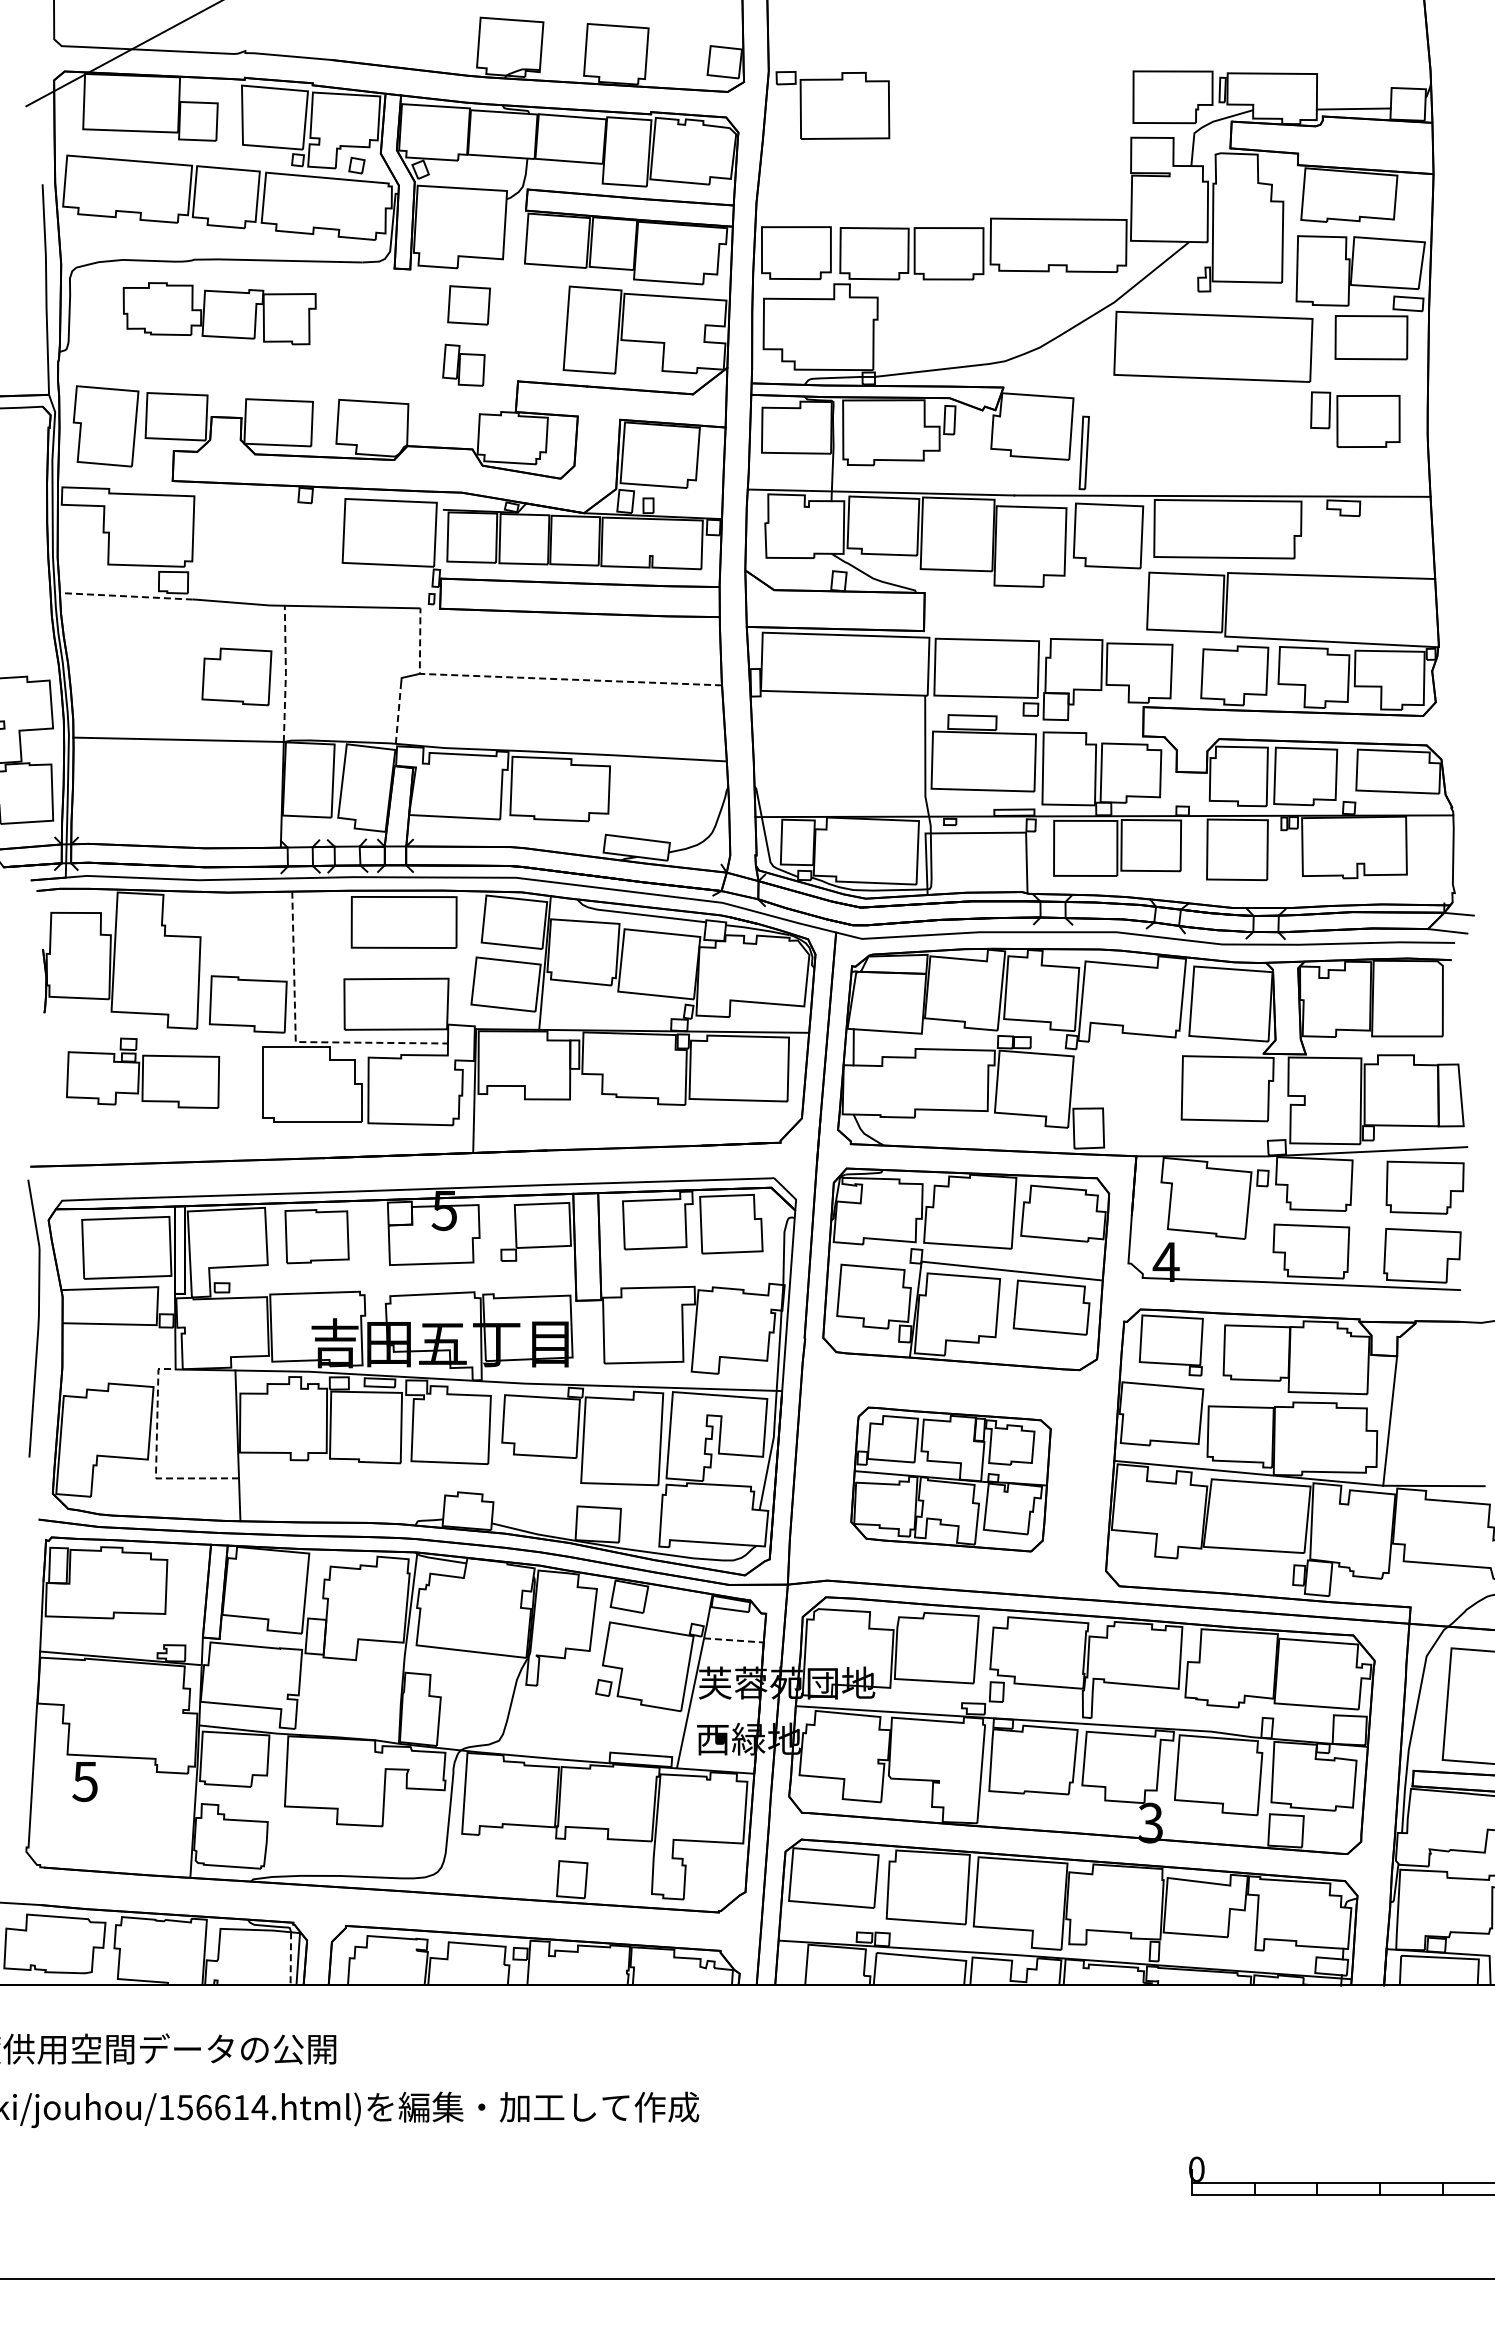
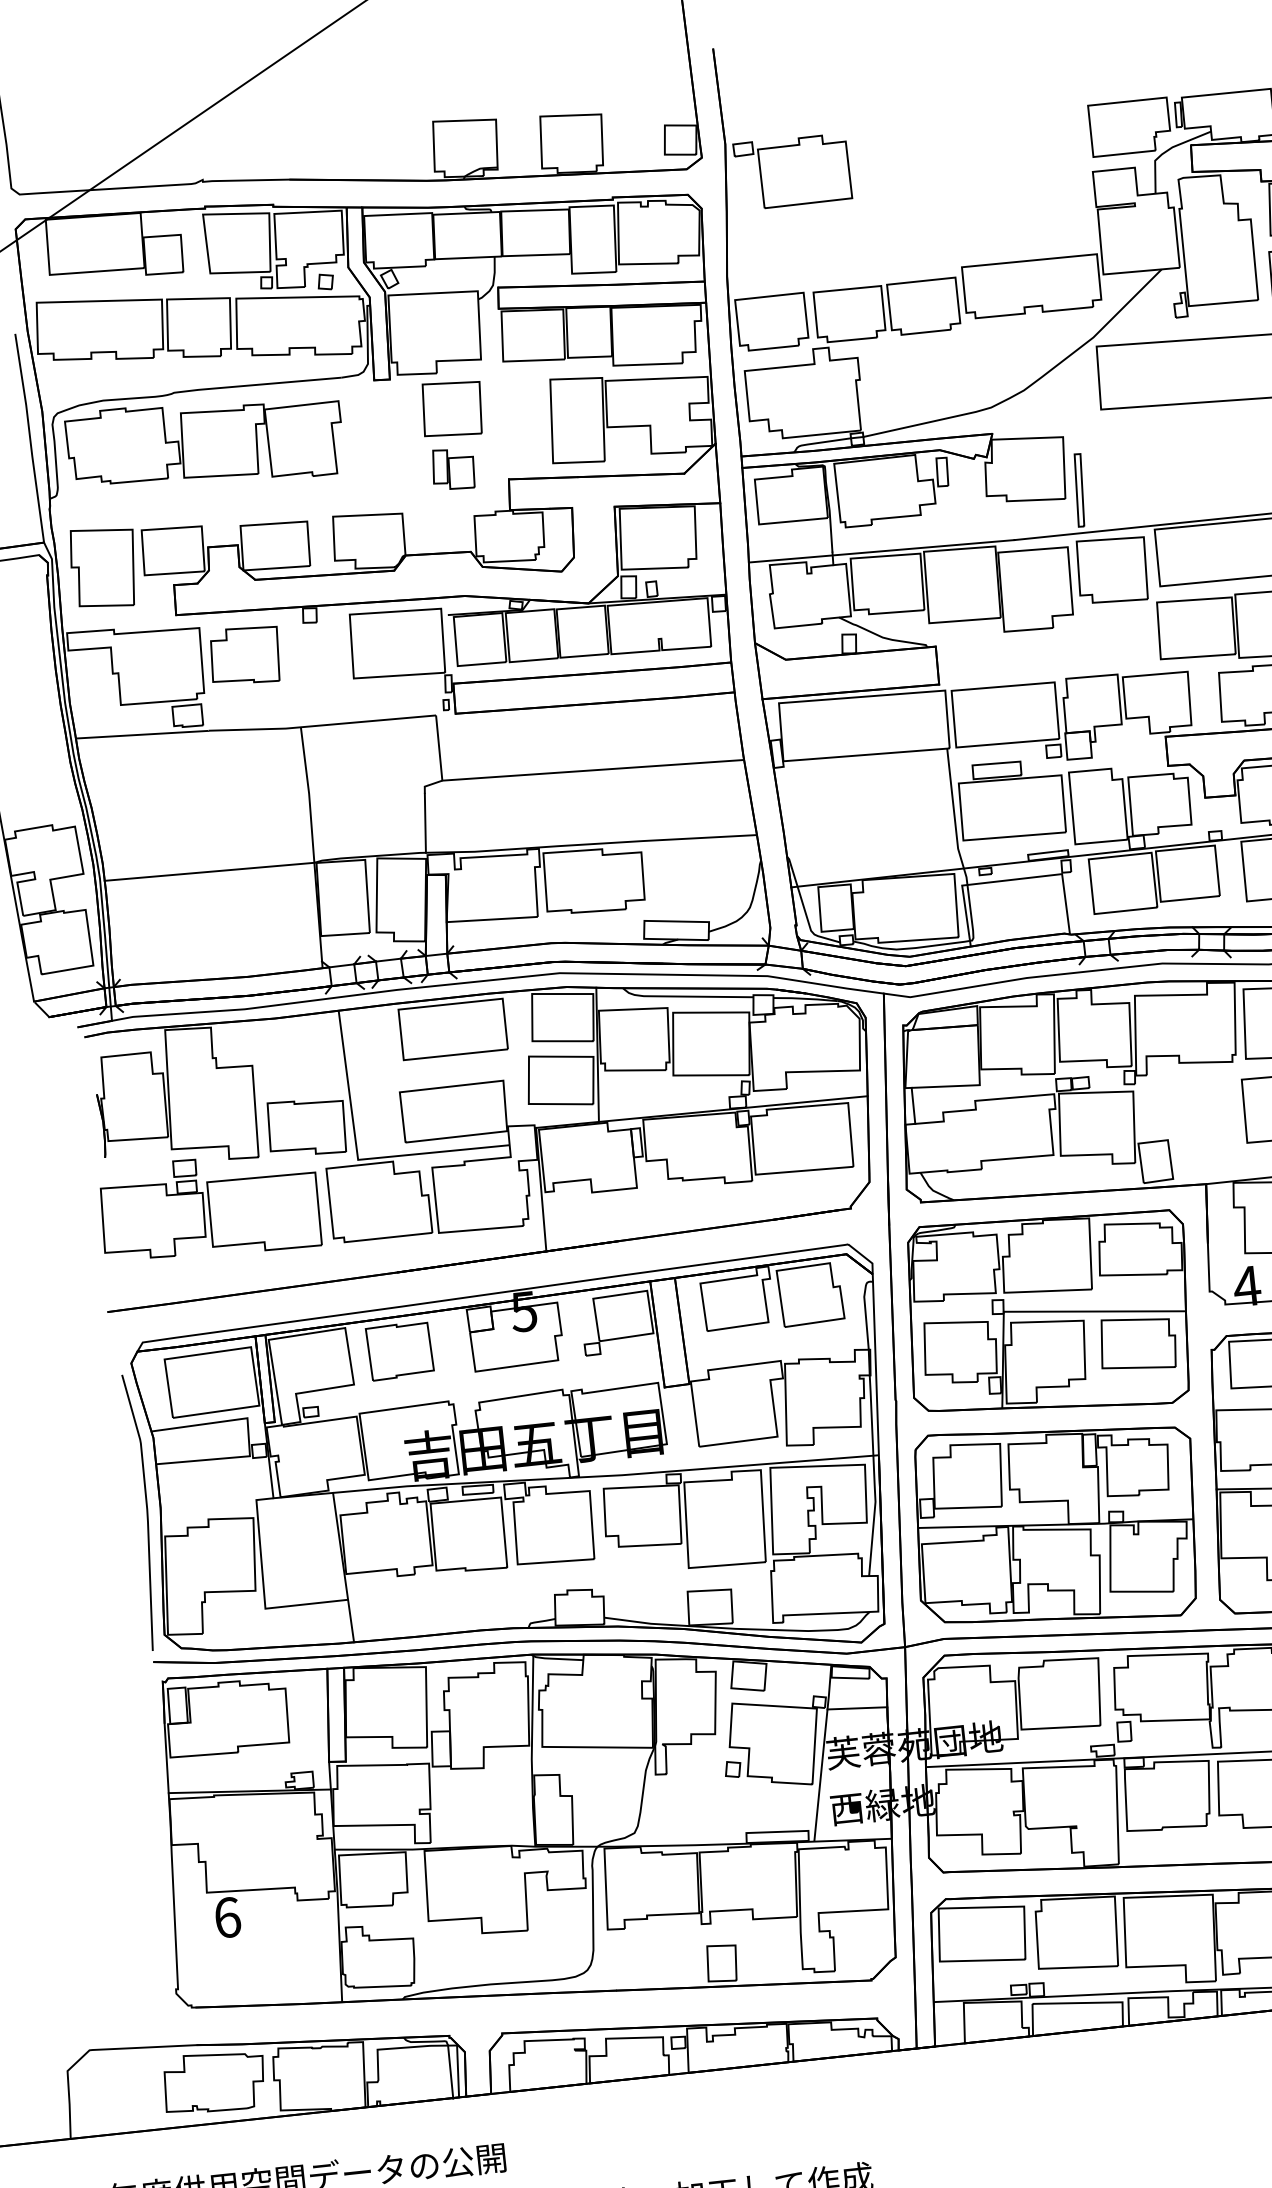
part: (468, 305) -> (451, 409), size x1.43
part: (219, 313) -> (204, 443), size x1.43
line: (126, 596) -> (142, 734), dashed -> solid
line: (285, 672) -> (308, 793), dashed -> solid
part: (236, 676) -> (244, 655), moved
line: (537, 678) -> (559, 772), dashed -> solid
line: (398, 714) -> (425, 823), dashed -> solid
line: (296, 1042) -> (358, 1160), dashed -> solid
part: (142, 1072) -> (208, 1206), size x1.43
curve: (37, 1318) -> (146, 1511), moved
line: (156, 1456) -> (263, 1586), dashed -> solid
part: (950, 1479) -> (1055, 1525), size x1.43
line: (733, 1640) -> (856, 1708), dashed -> solid
text: (85, 1781) -> (227, 1917), 5 -> 6
line: (290, 1958) -> (450, 2071), dashed -> solid

